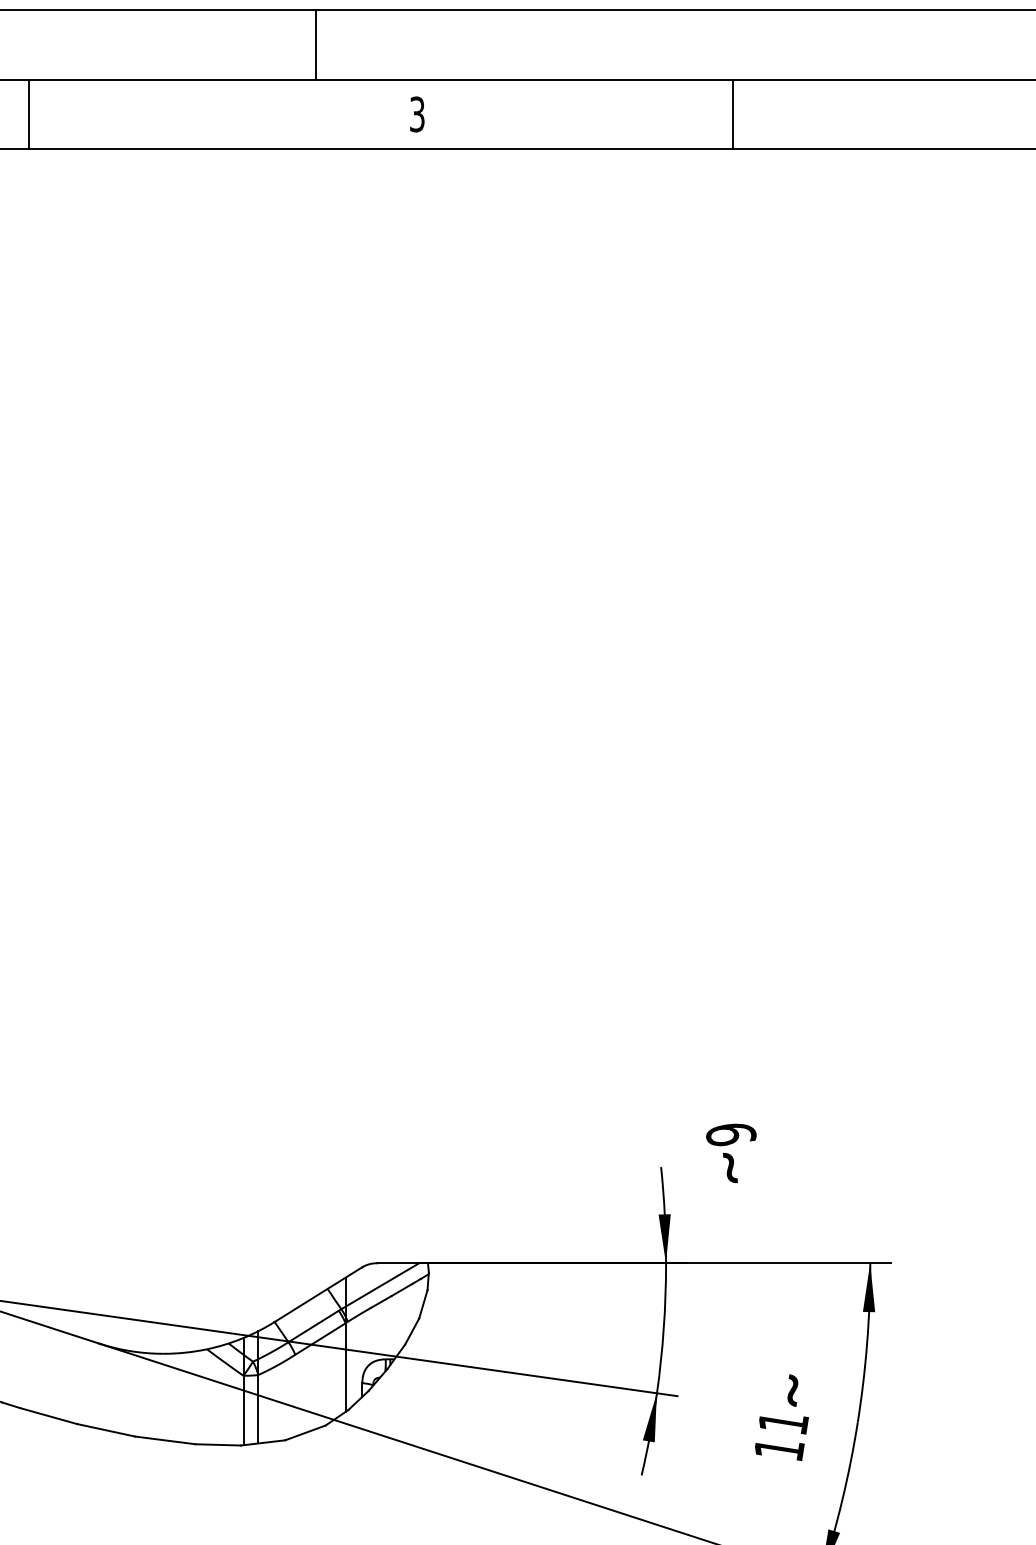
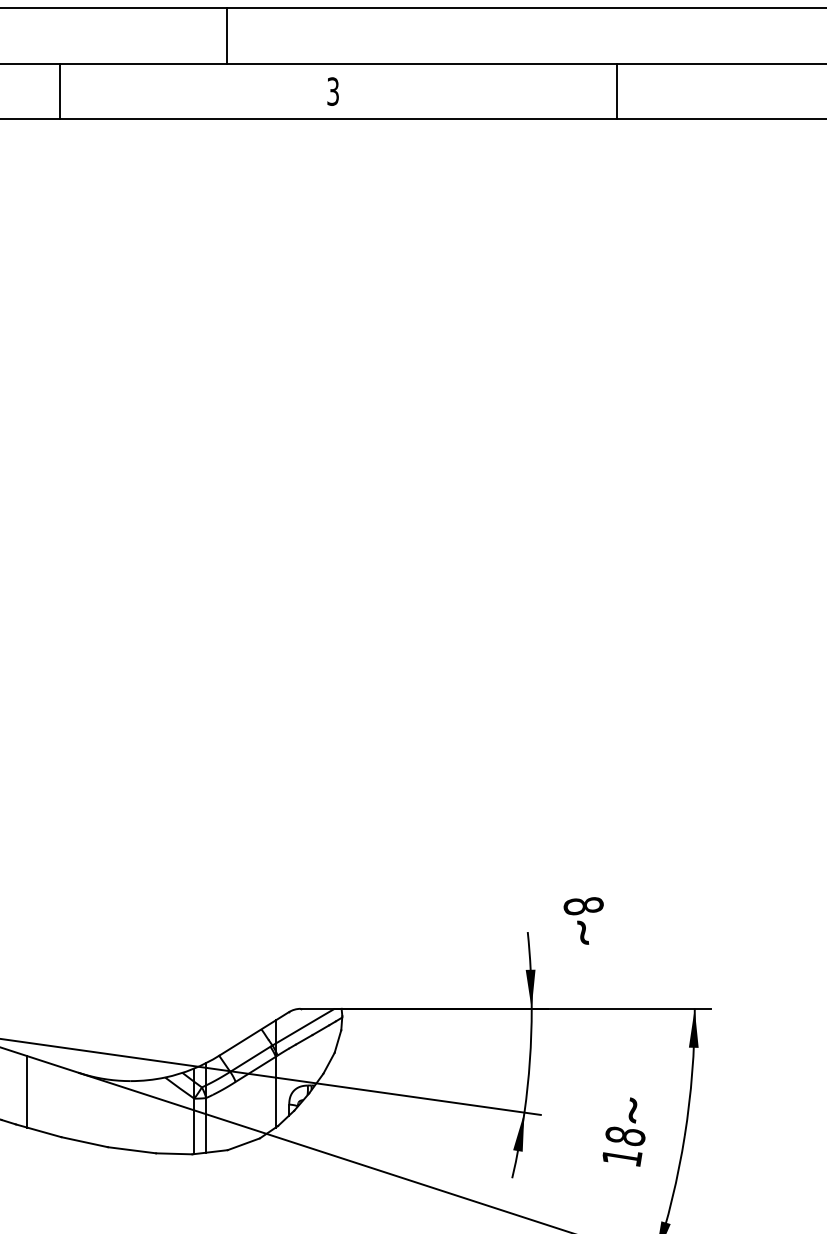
line: (316, 44) -> (227, 35), moved
line: (28, 114) -> (59, 91), moved
line: (733, 114) -> (616, 91), moved
text: (731, 1134) -> (583, 906), 6 -> 8
line: (33, 1366) -> (26, 1091), added
text: (783, 1423) -> (625, 1136), 11 -> 18

